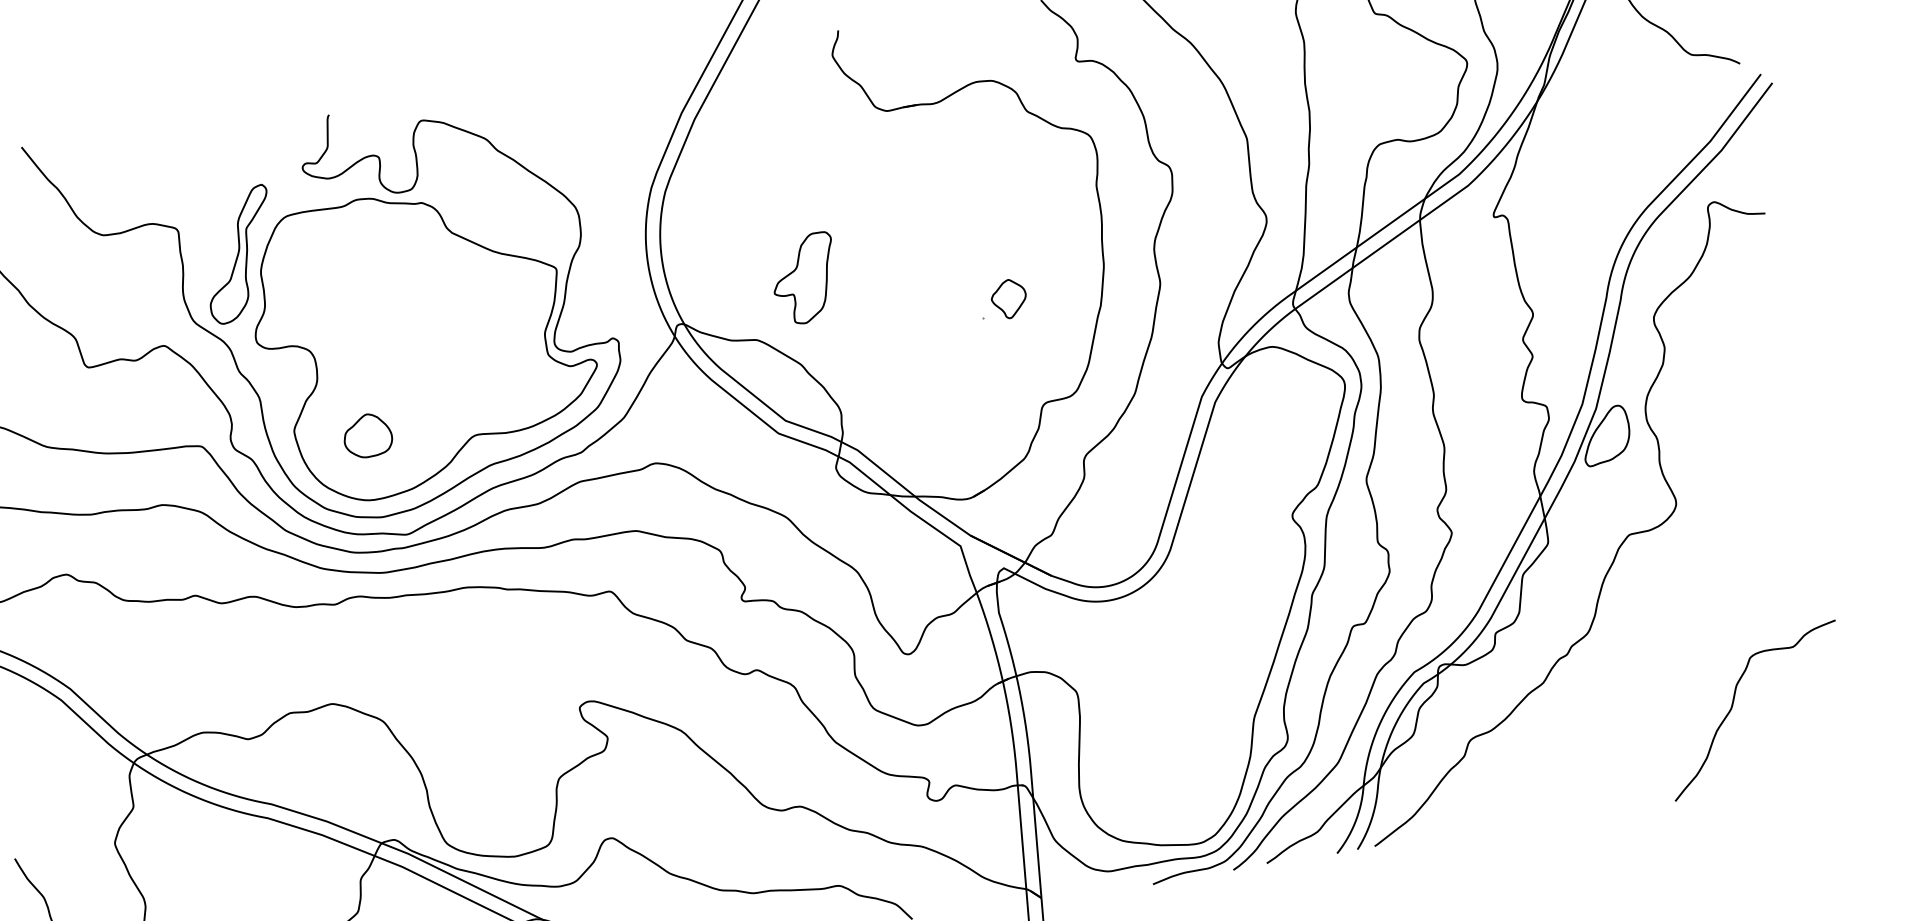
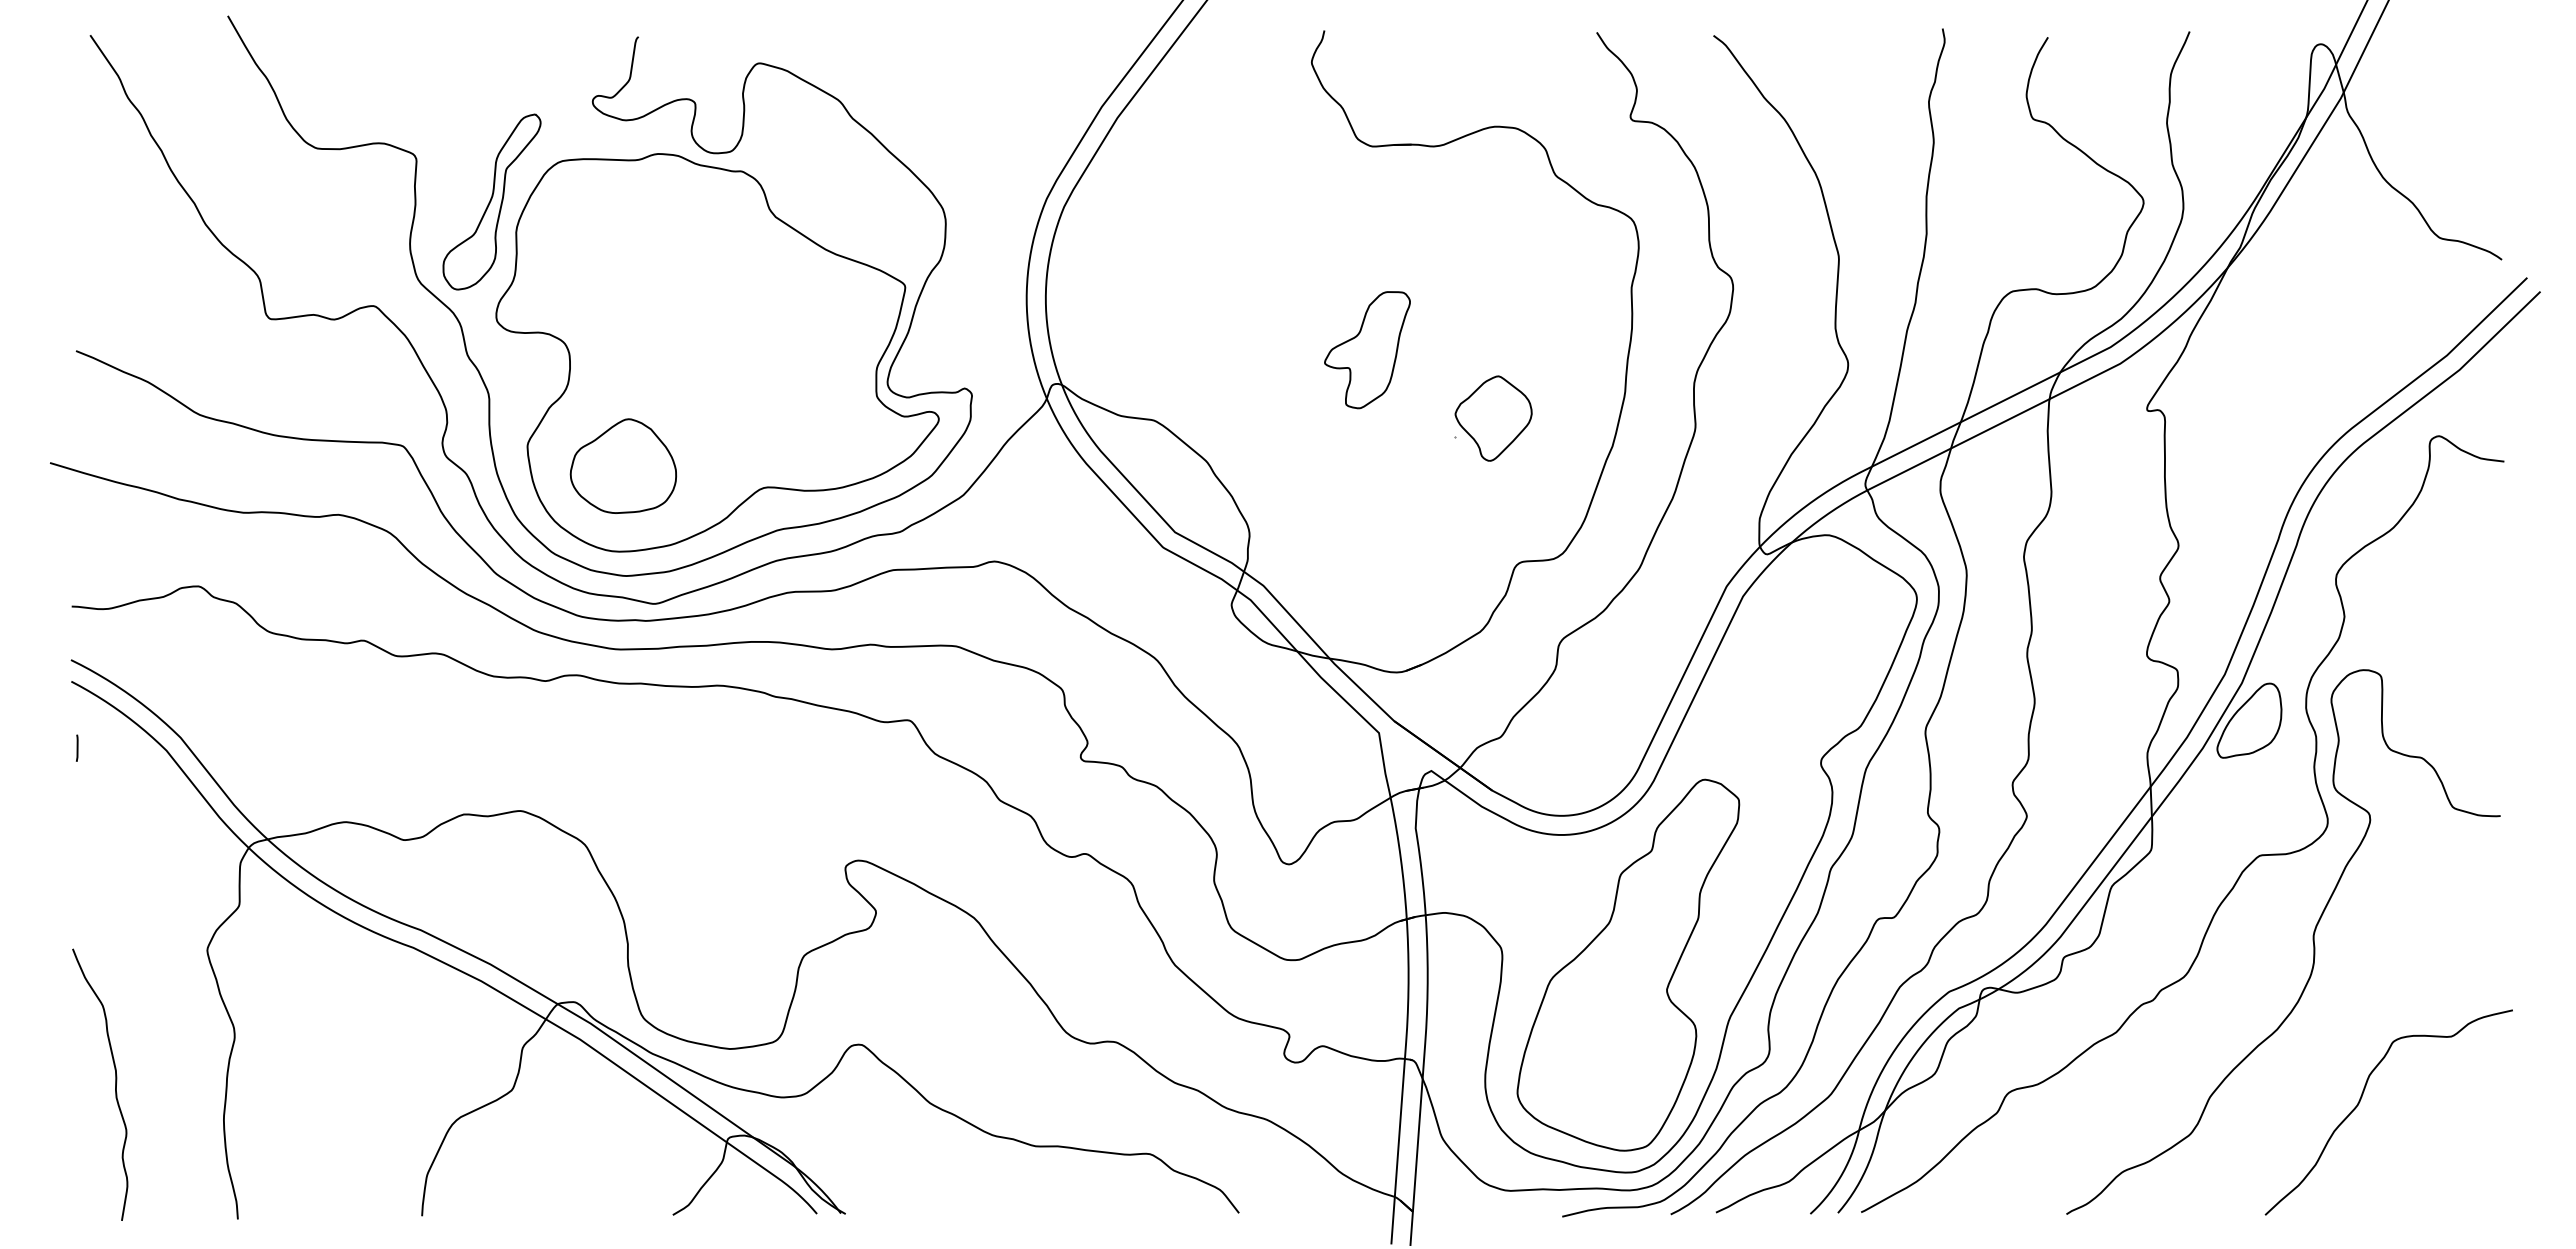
part: (804, 279) -> (1367, 350), moved
part: (1009, 299) -> (1493, 418), size x1.67
part: (367, 435) -> (622, 465), size x1.67
curve: (1678, 592) -> (2312, 941), added
part: (1172, 689) -> (1628, 964), added

